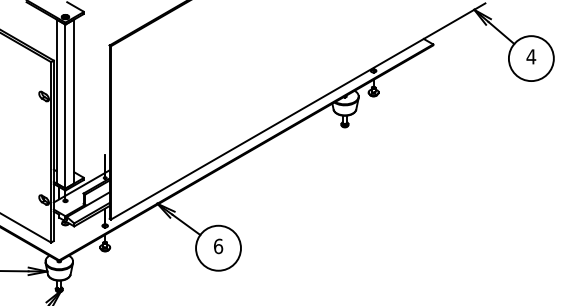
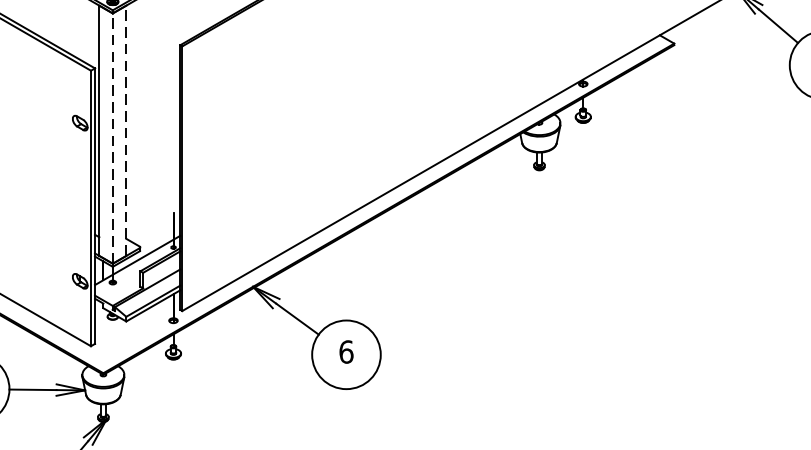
line: (74, 101) -> (126, 130), solid -> dashed
line: (65, 106) -> (112, 138), solid -> dashed

